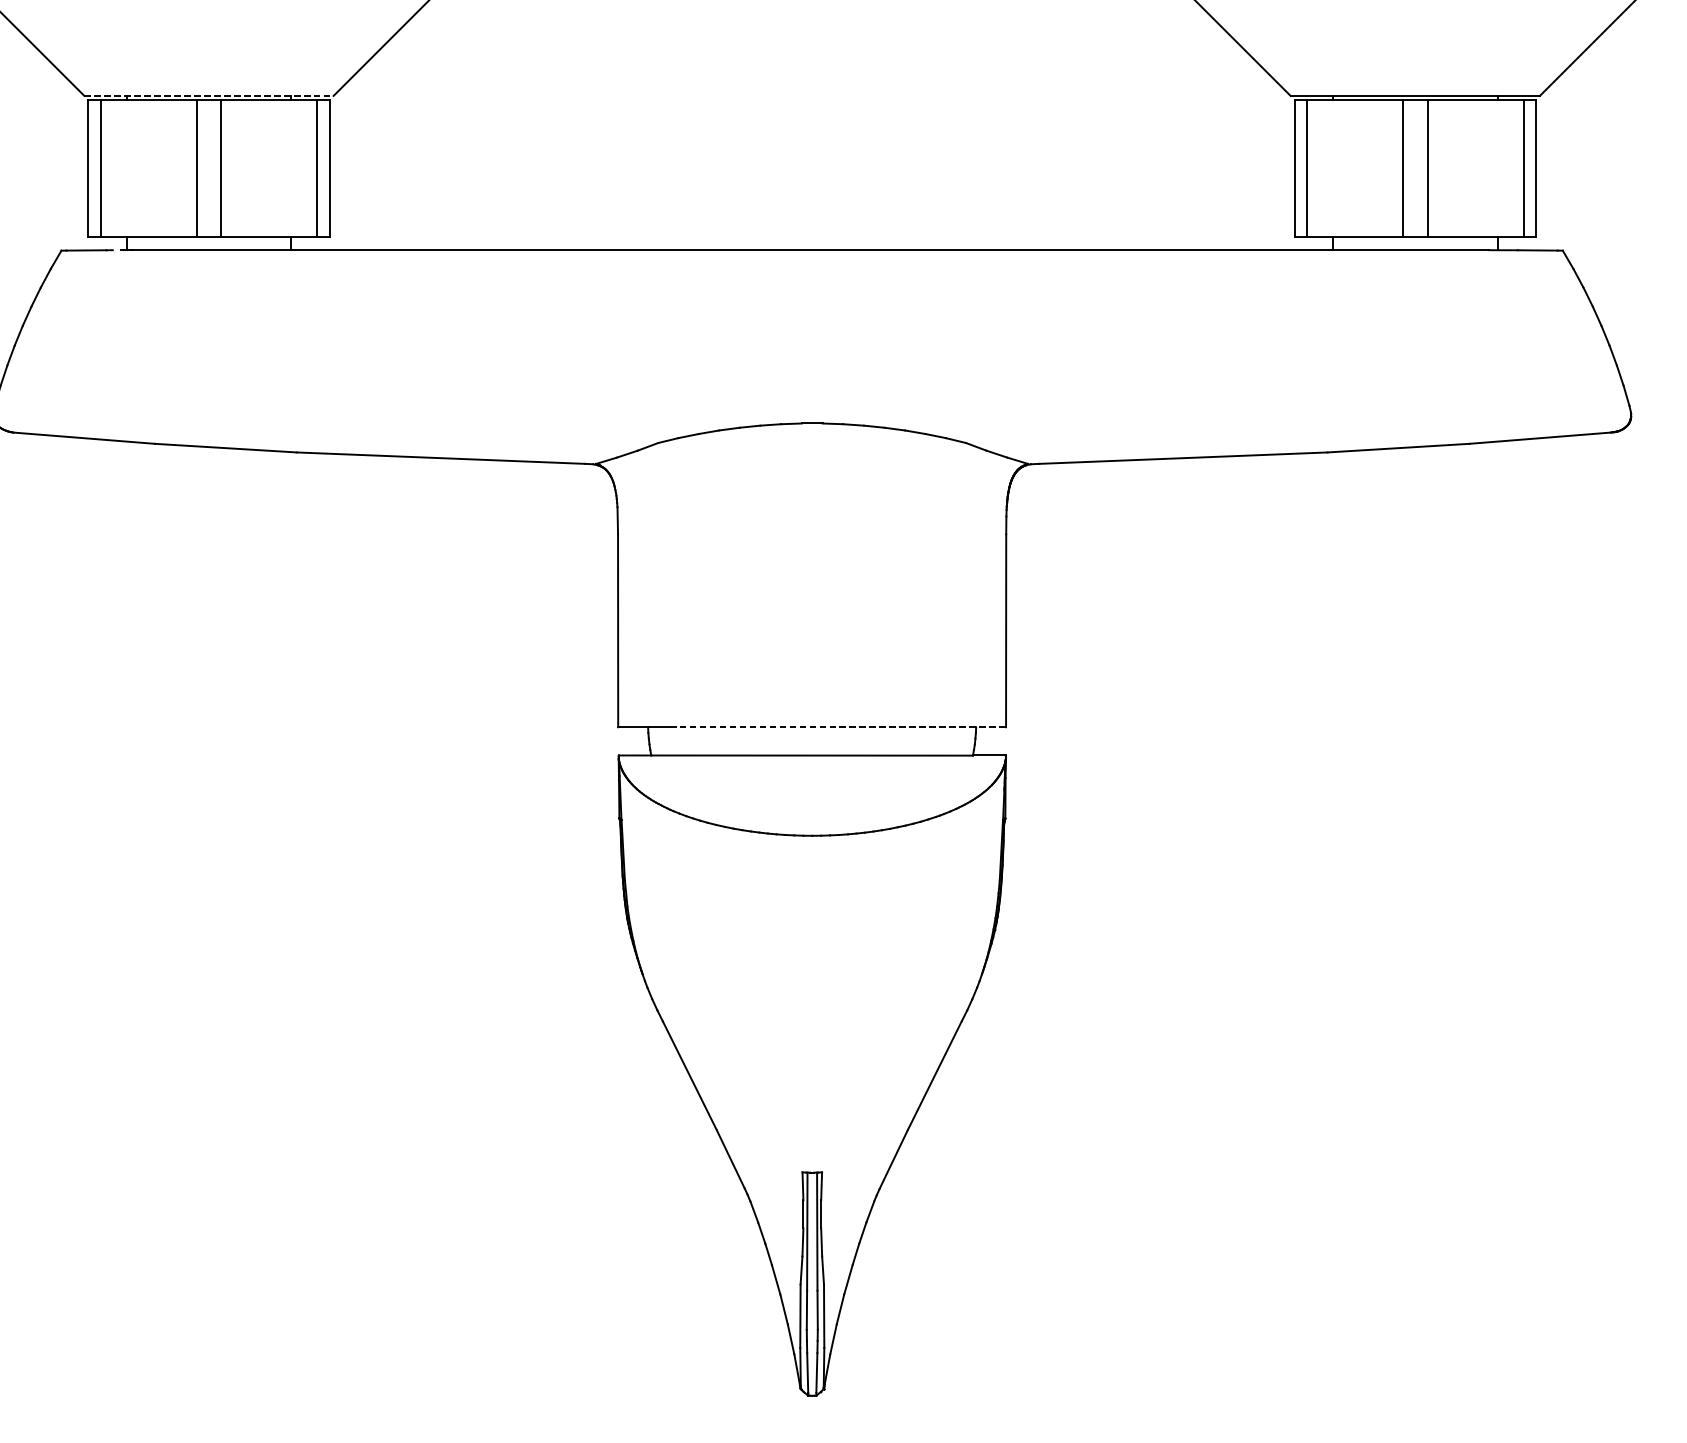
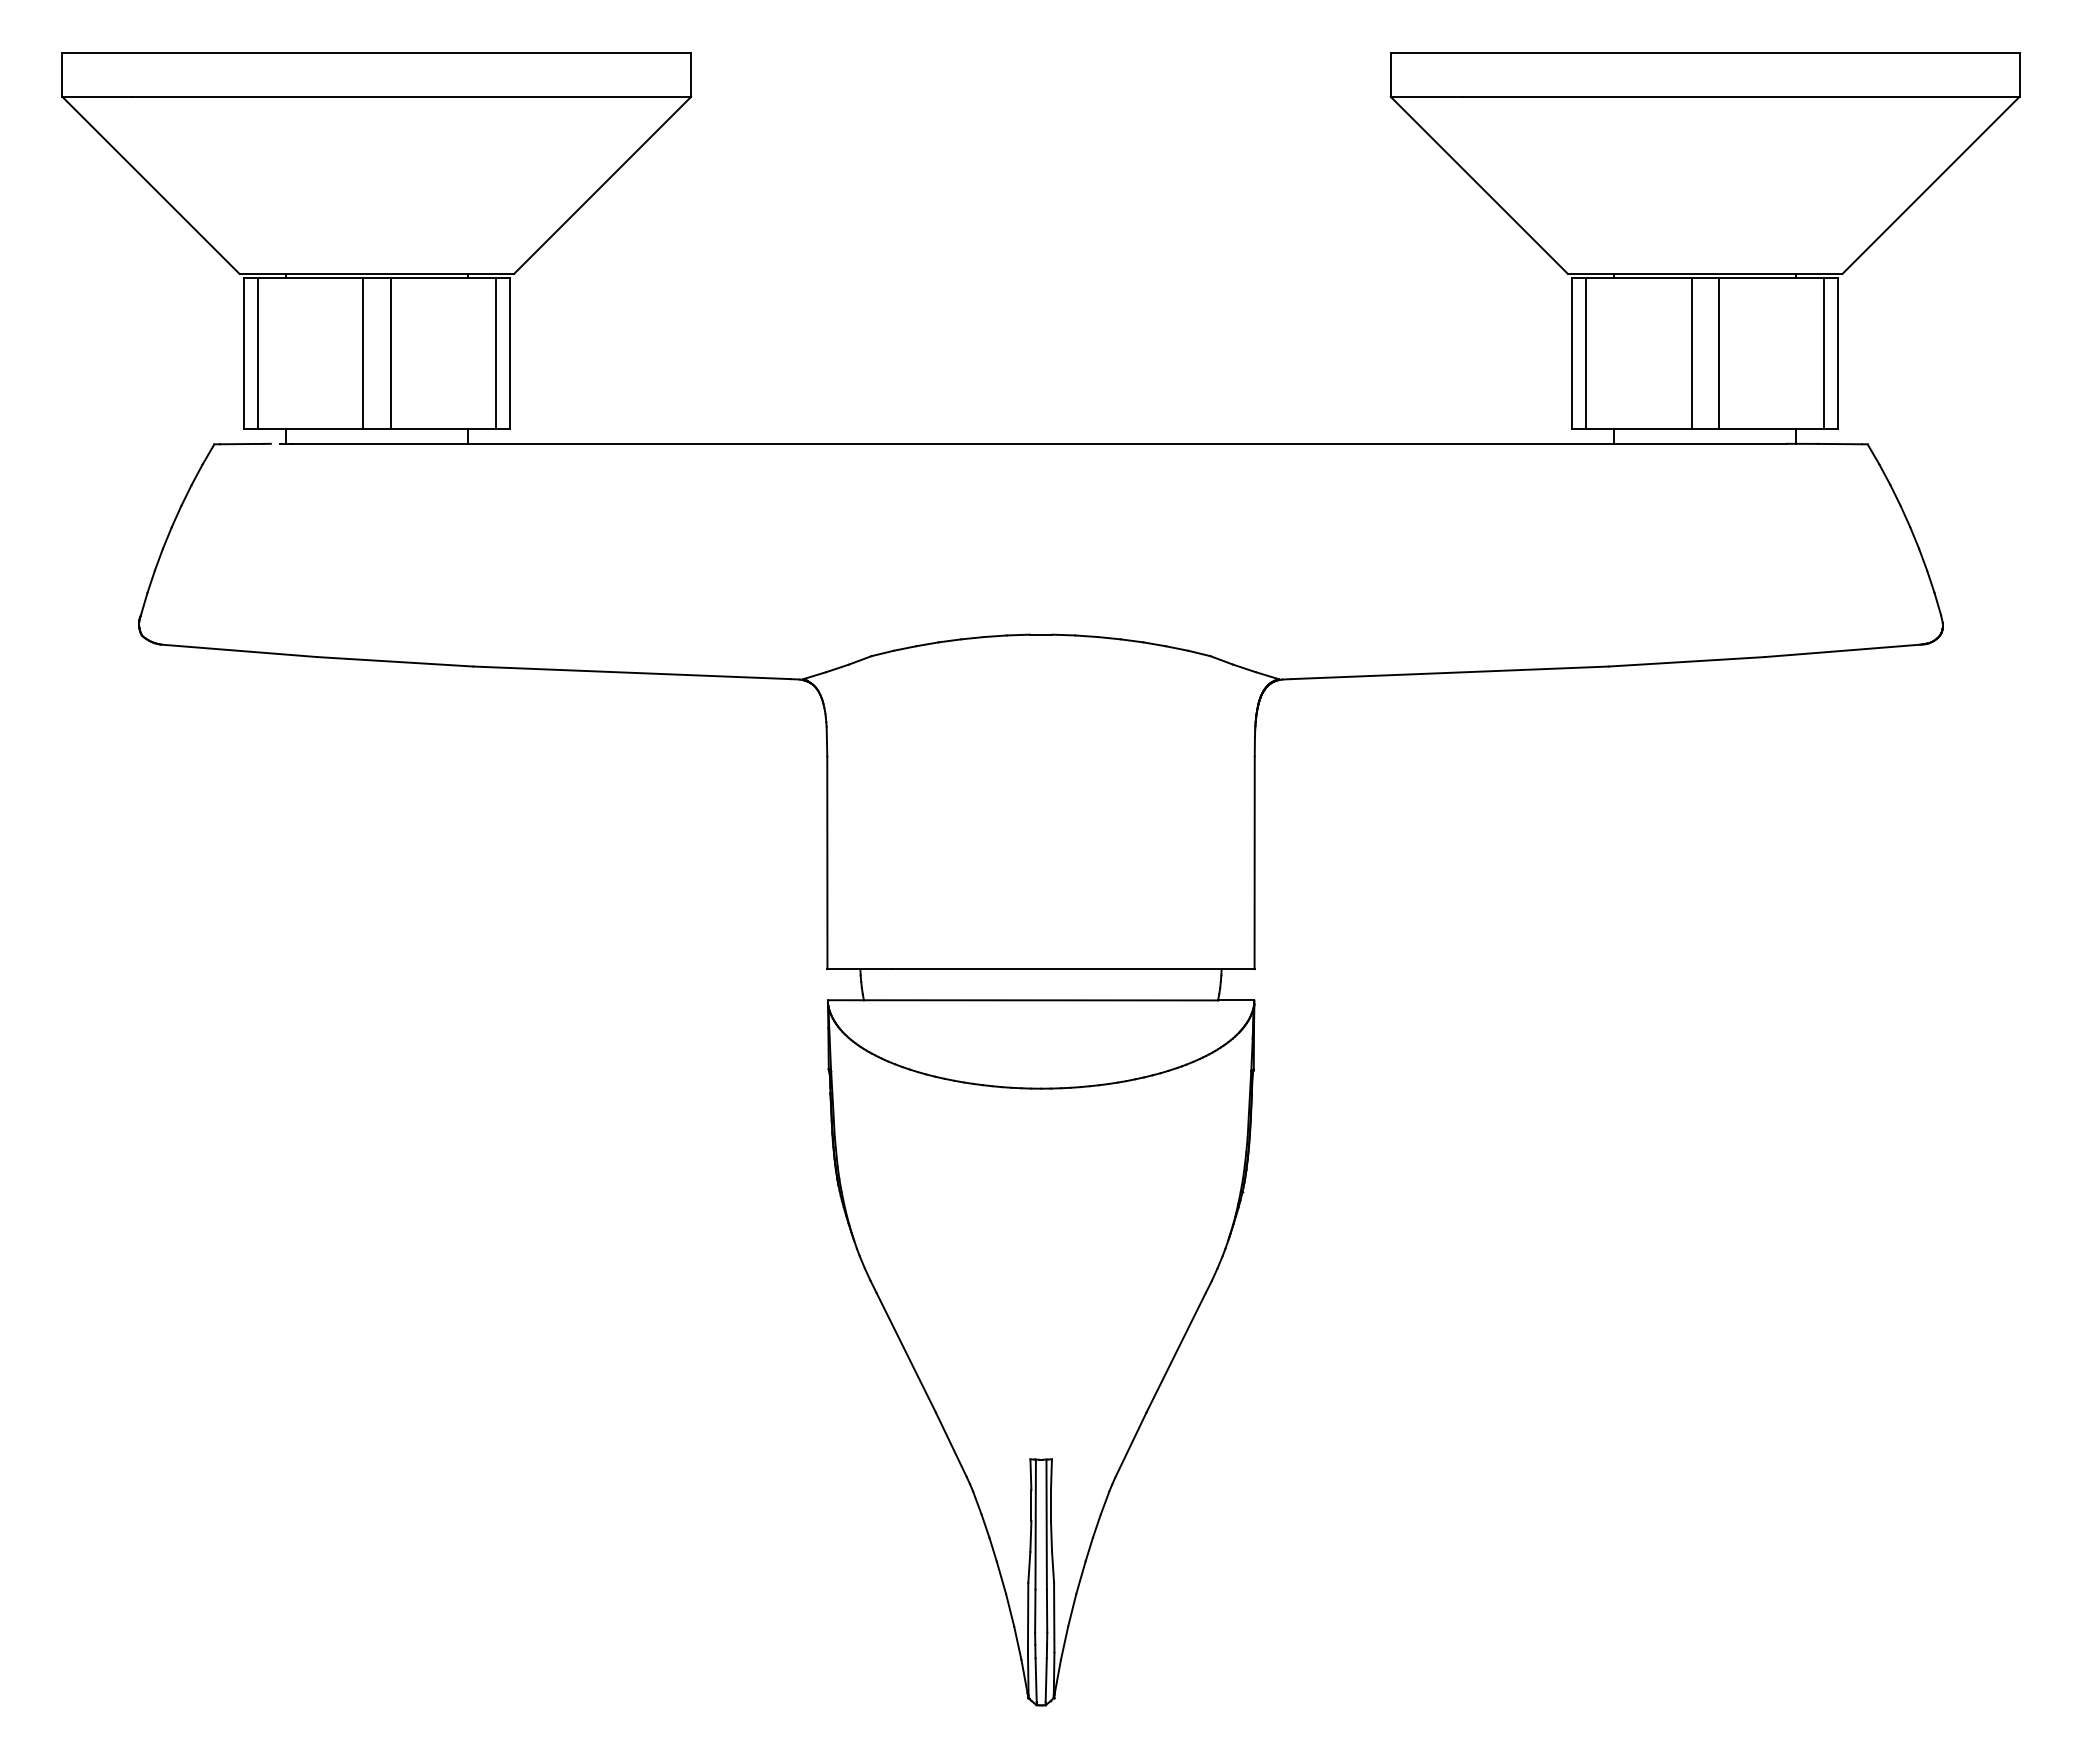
line: (209, 95) -> (377, 273), dashed -> solid
line: (840, 727) -> (1072, 969), dashed -> solid

